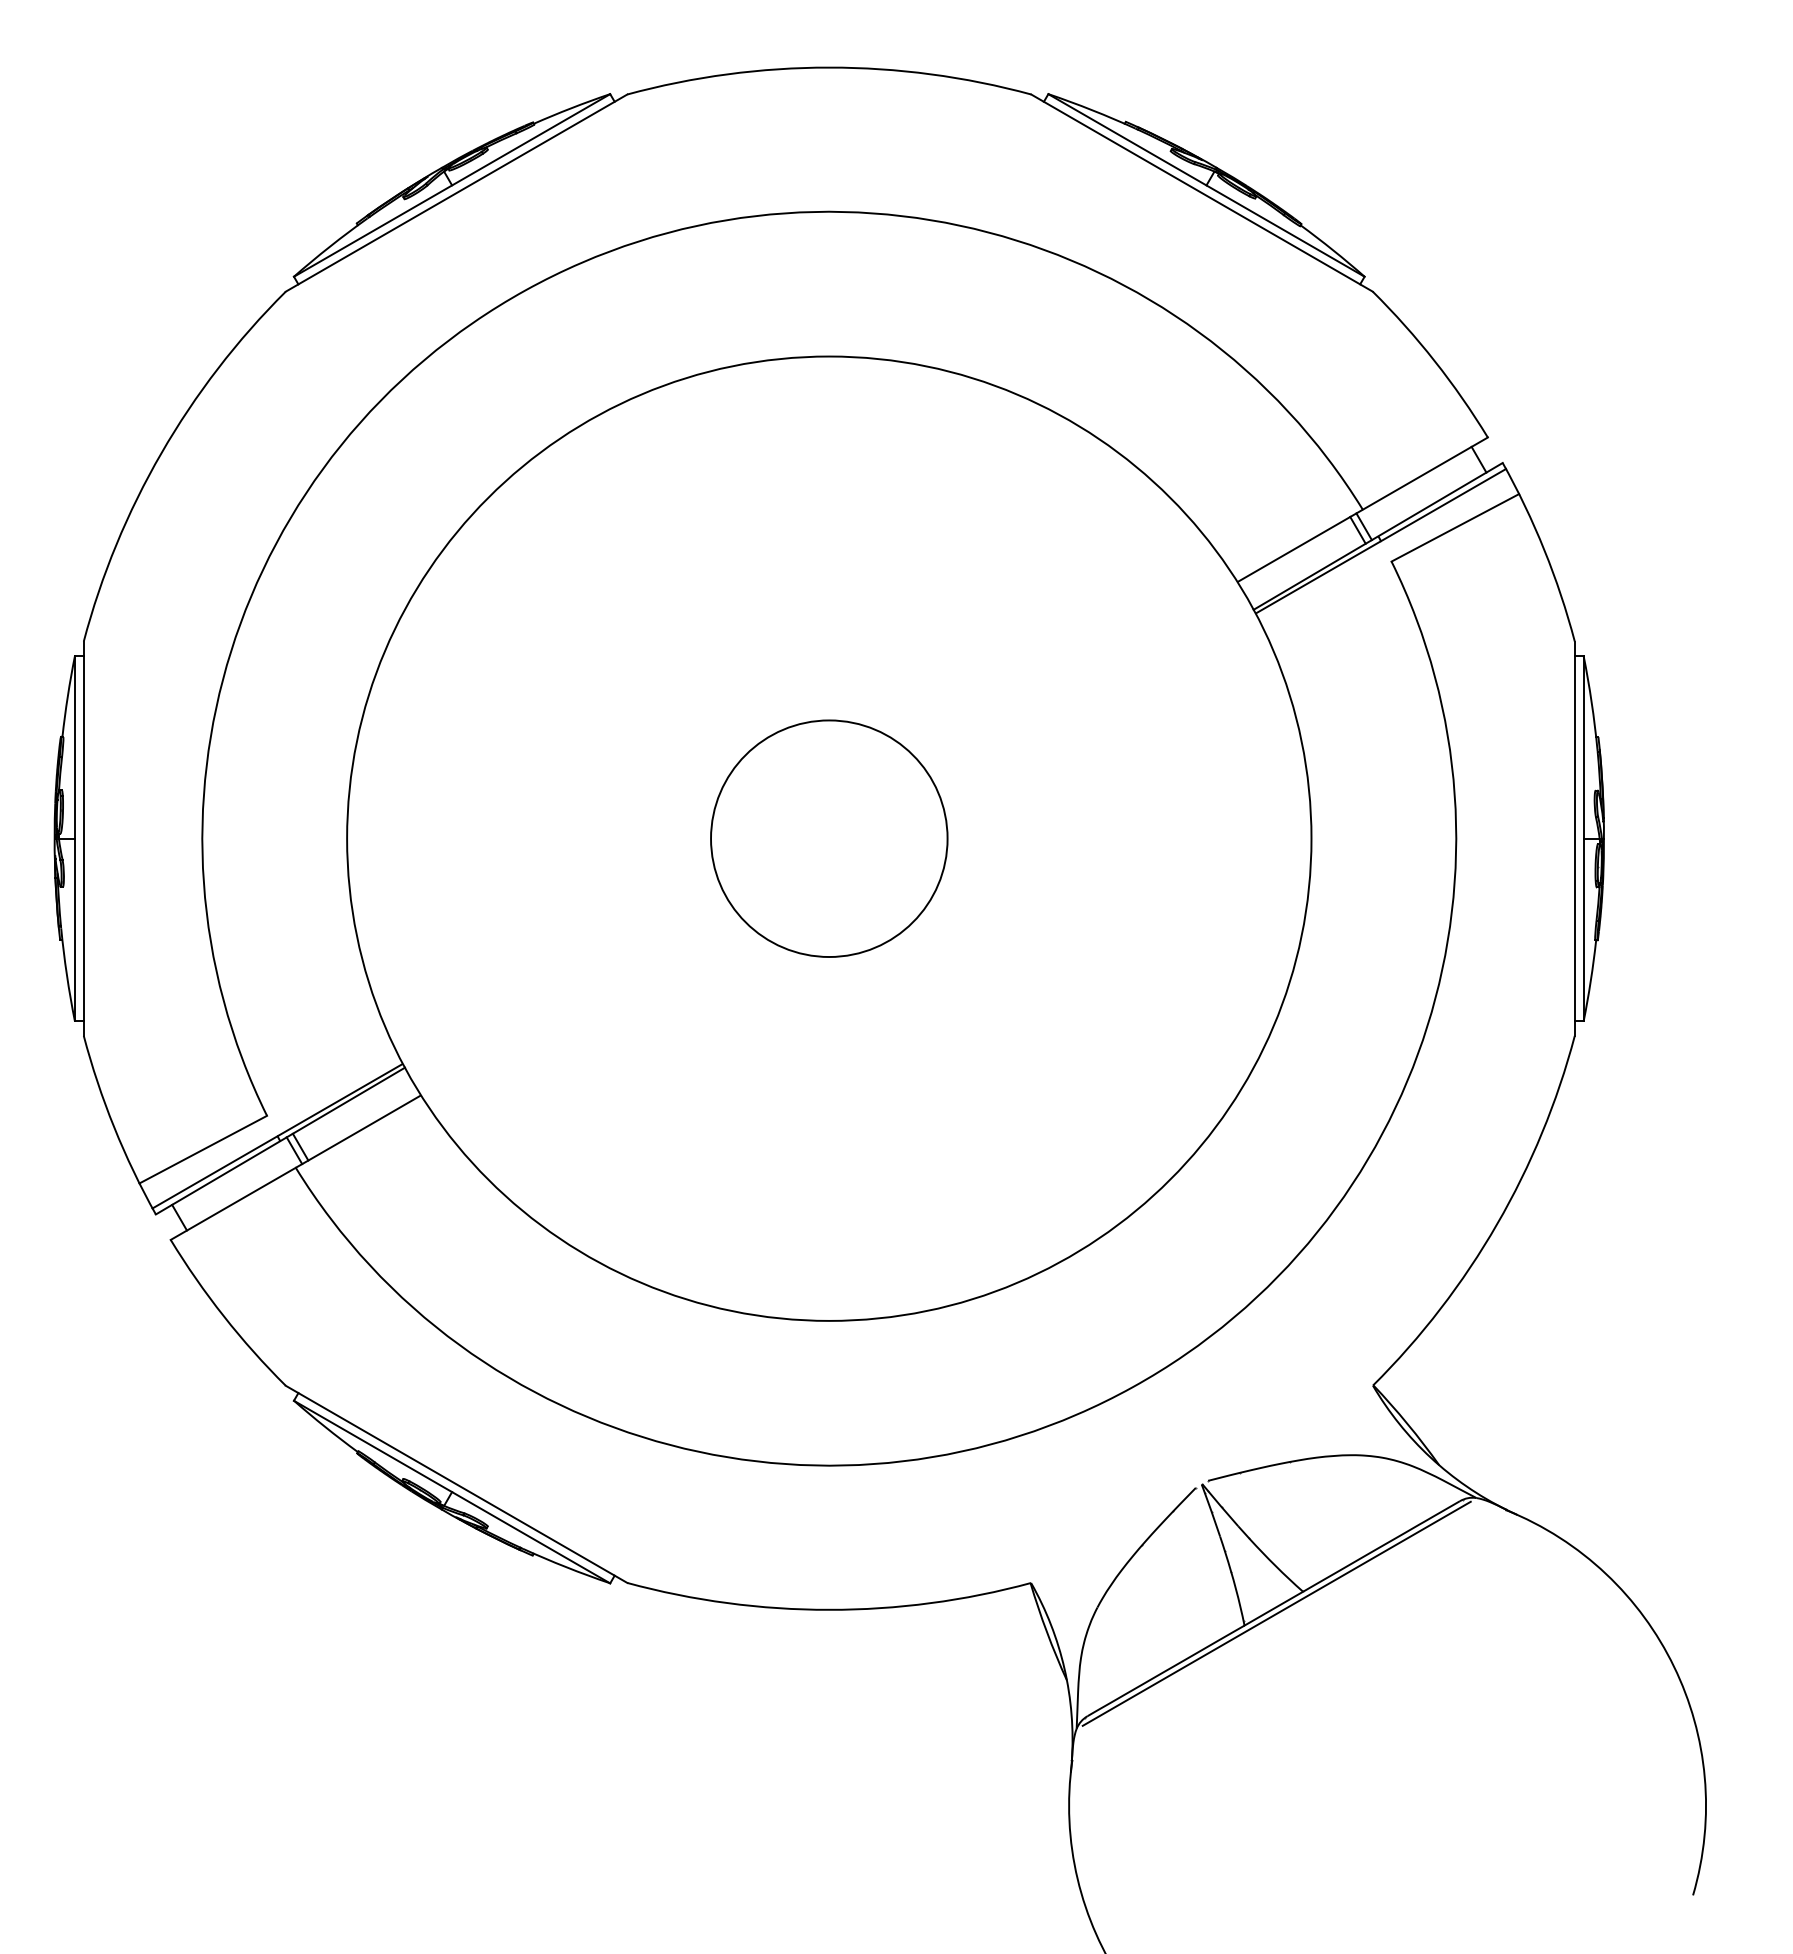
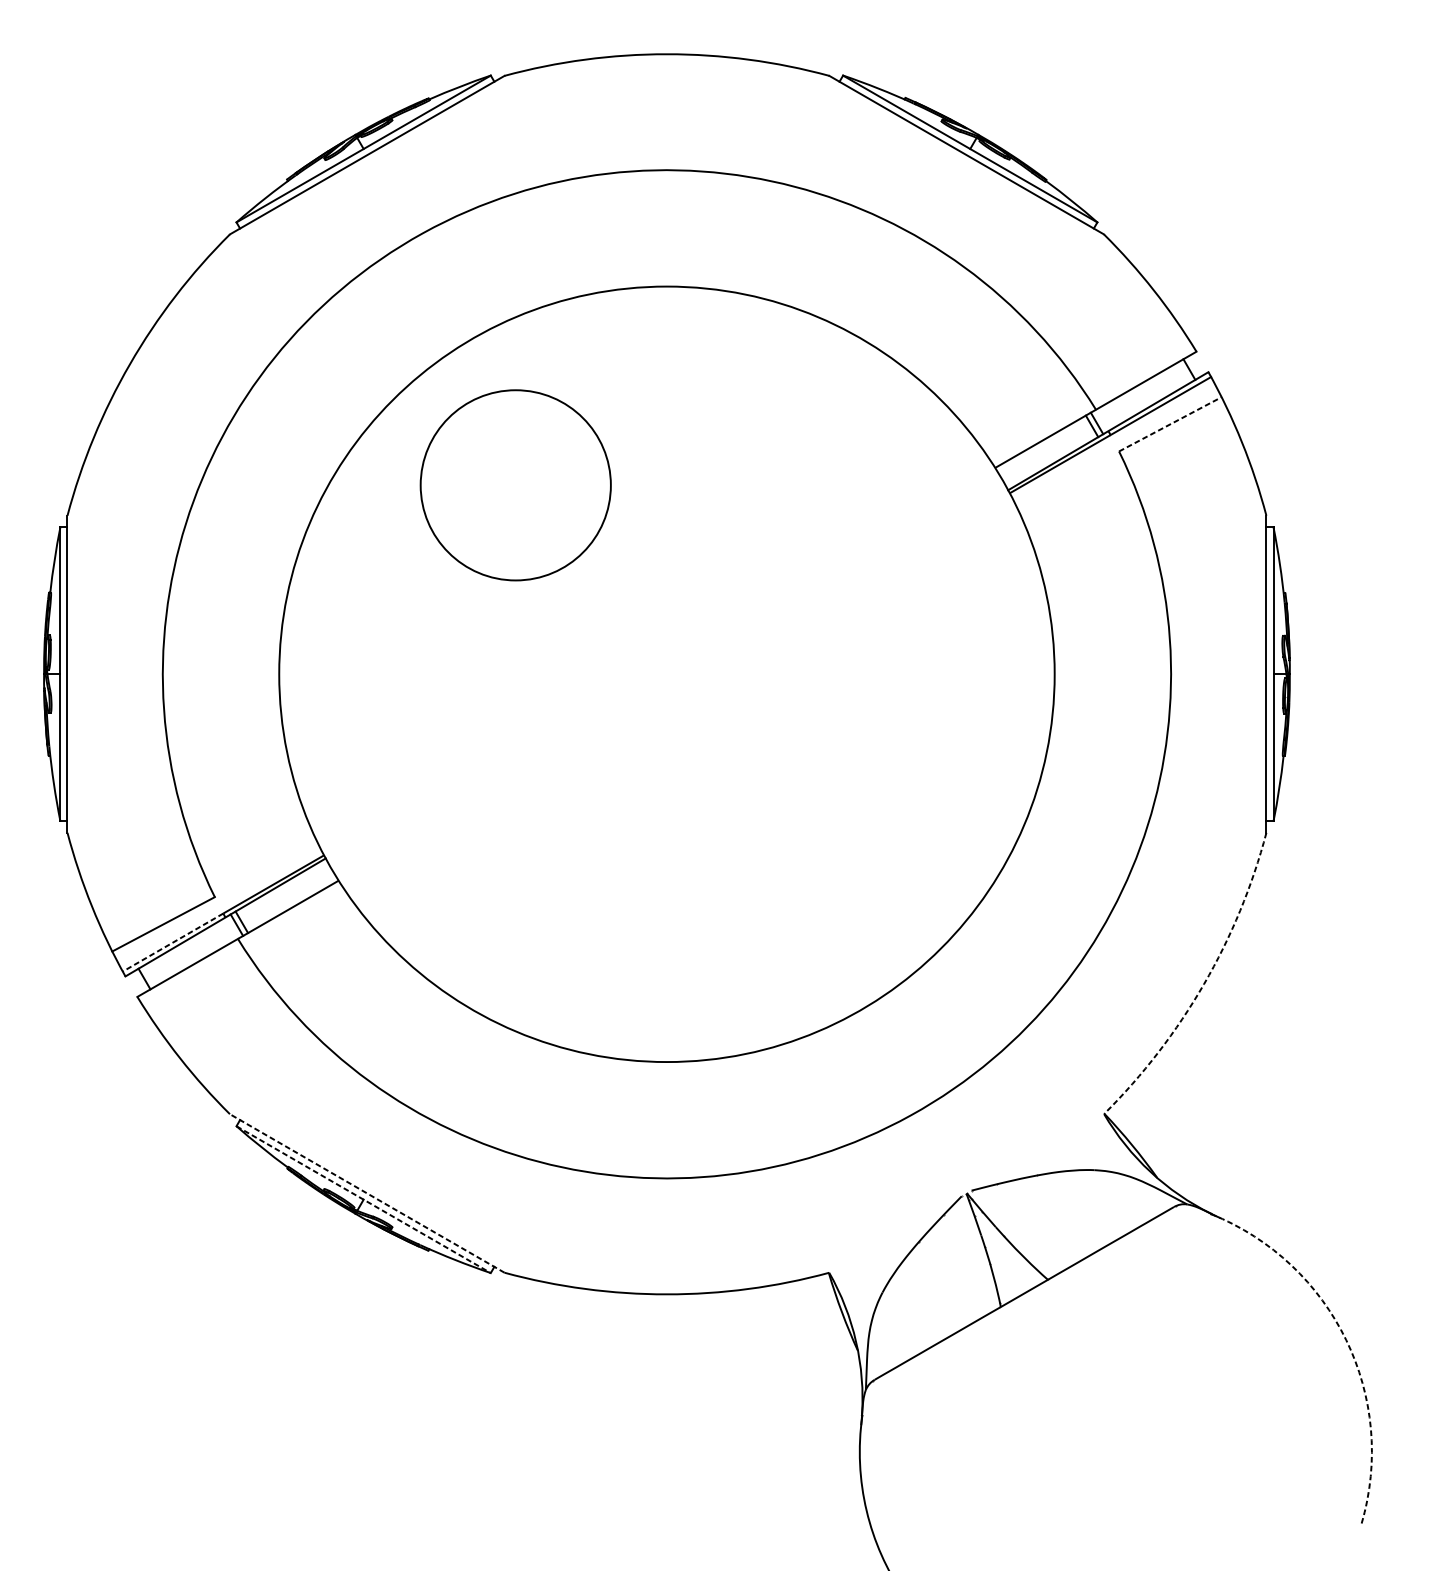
line: (1455, 527) -> (1170, 424), solid -> dashed
circle: (829, 838) -> (515, 485), moved
line: (214, 1172) -> (172, 942), solid -> dashed
arc: (1497, 1224) -> (1204, 984), solid -> dashed
line: (456, 1484) -> (367, 1193), solid -> dashed
line: (452, 1492) -> (363, 1200), solid -> dashed
line: (1276, 1613) -> (1026, 1297), removed
arc: (1674, 1666) -> (1346, 1339), solid -> dashed

